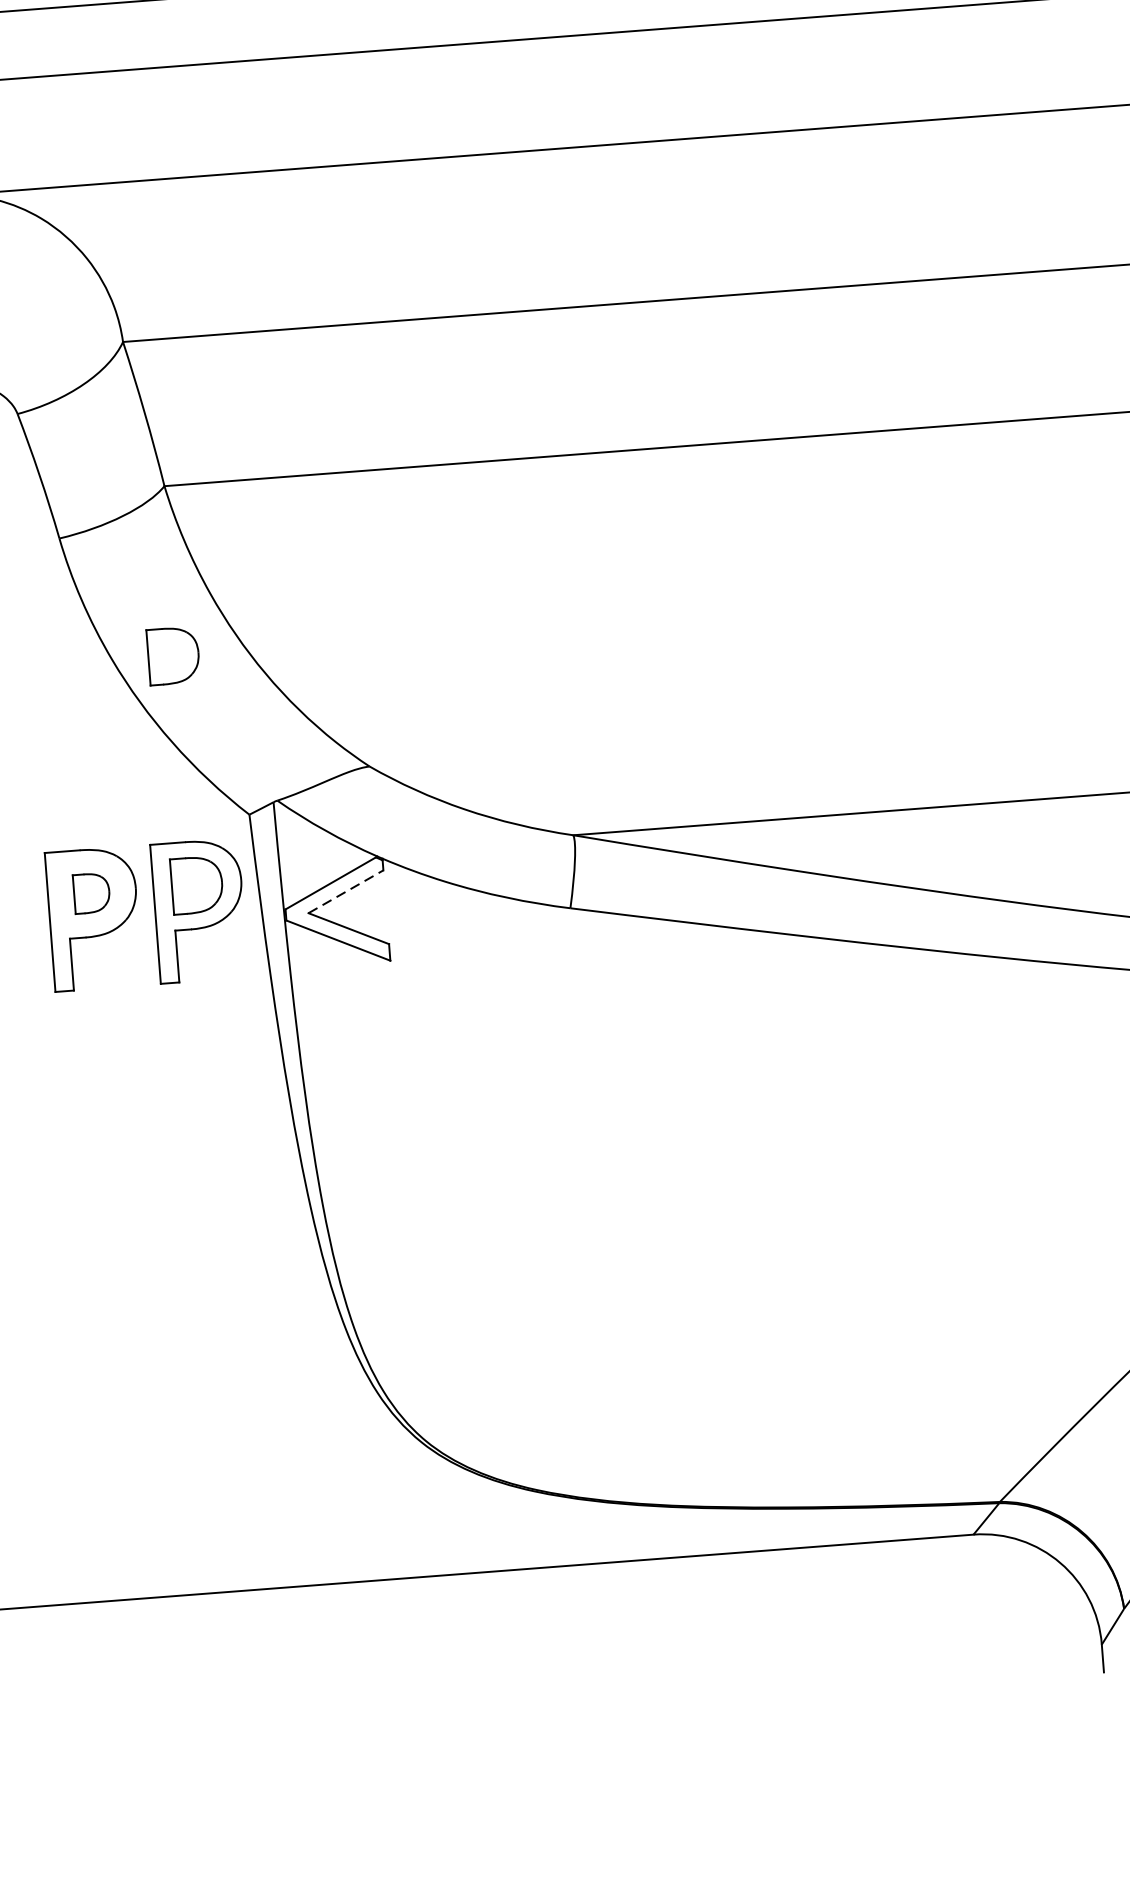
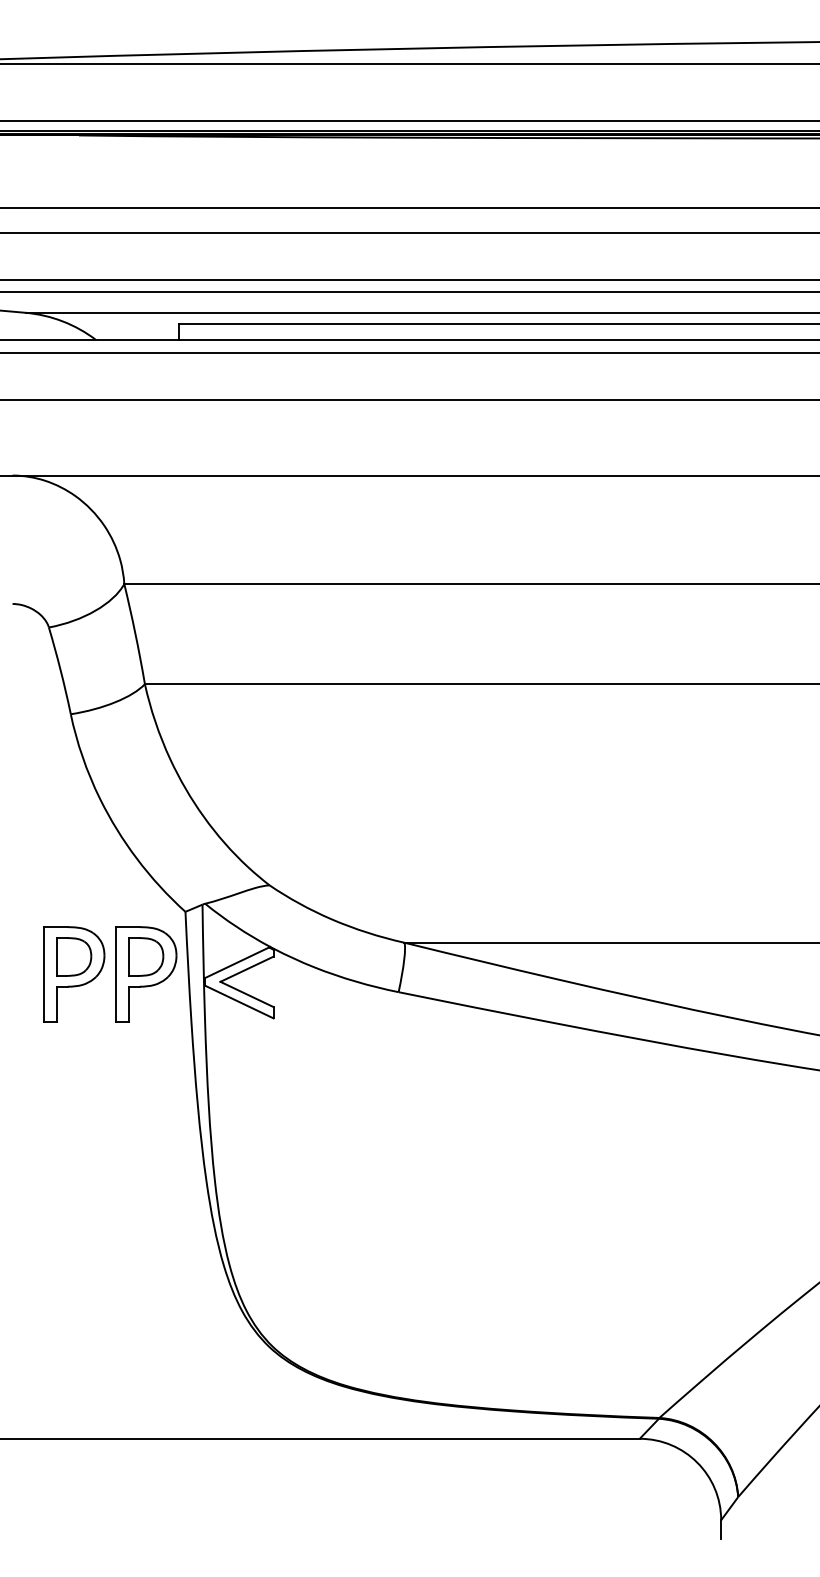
part: (173, 655) -> (142, 799), removed
part: (92, 892) -> (74, 956), size x1.43
line: (346, 892) -> (247, 969), dashed -> solid

